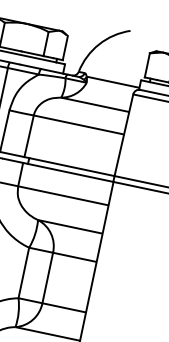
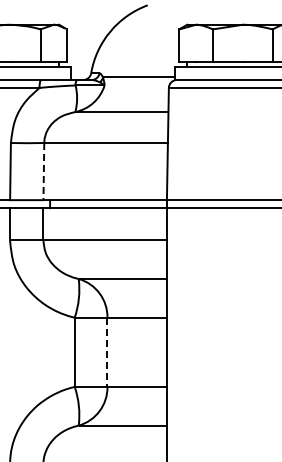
line: (28, 136) -> (43, 171), solid -> dashed
line: (47, 278) -> (107, 352), solid -> dashed

